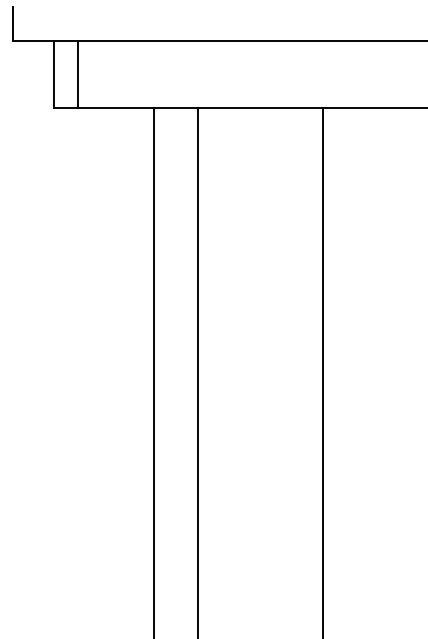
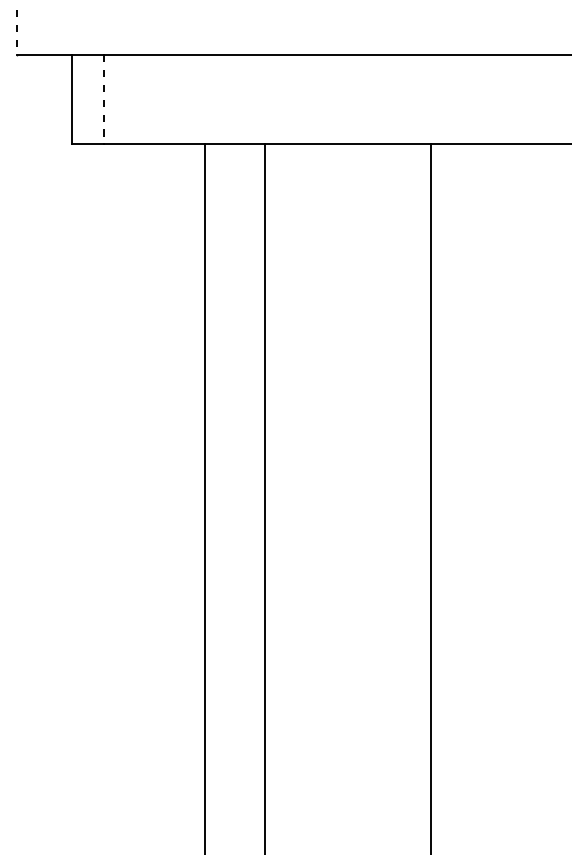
line: (12, 24) -> (16, 32), solid -> dashed
line: (77, 74) -> (103, 99), solid -> dashed

